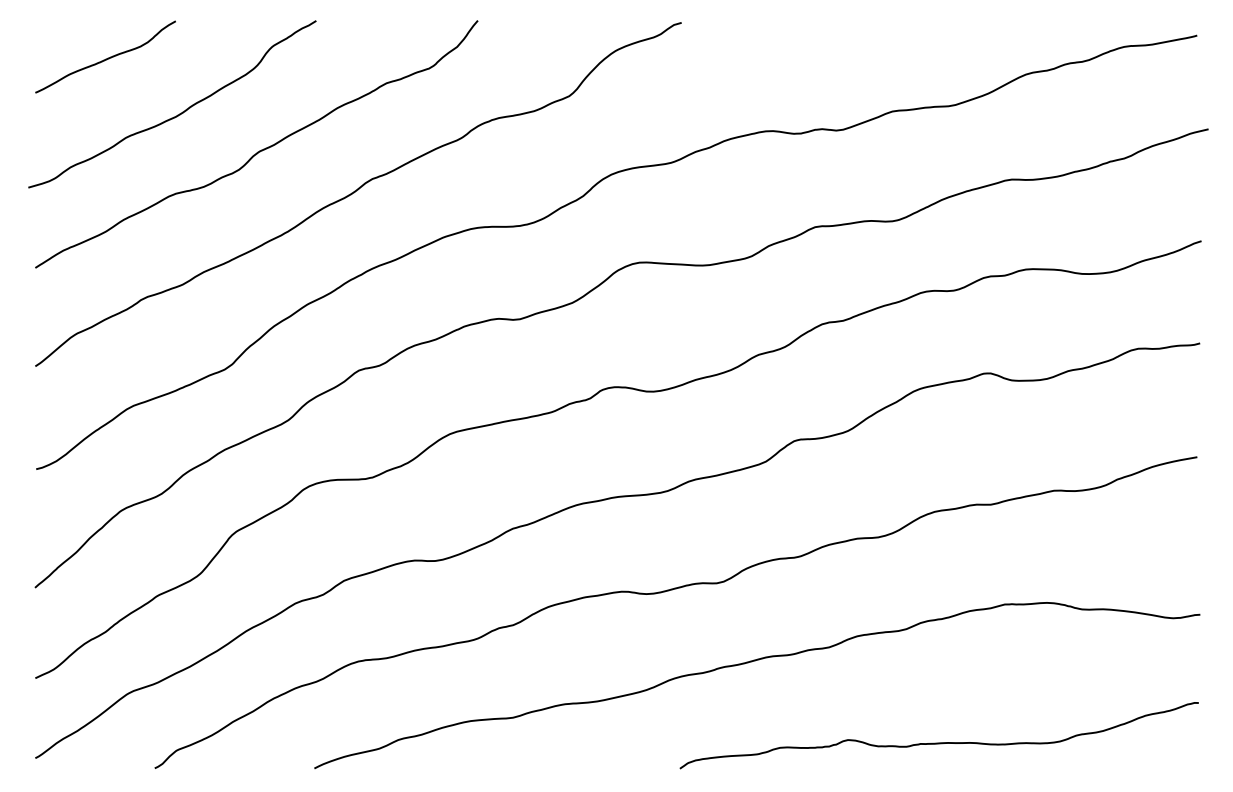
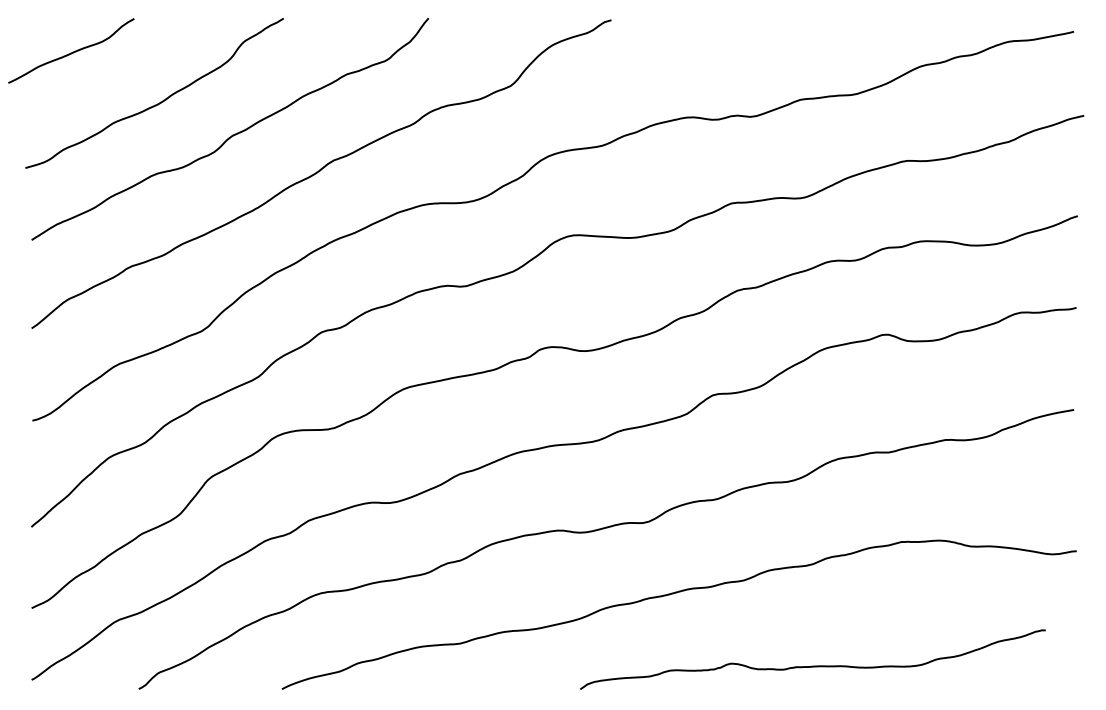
curve: (105, 58) -> (71, 52), moved
curve: (938, 742) -> (812, 665), moved

